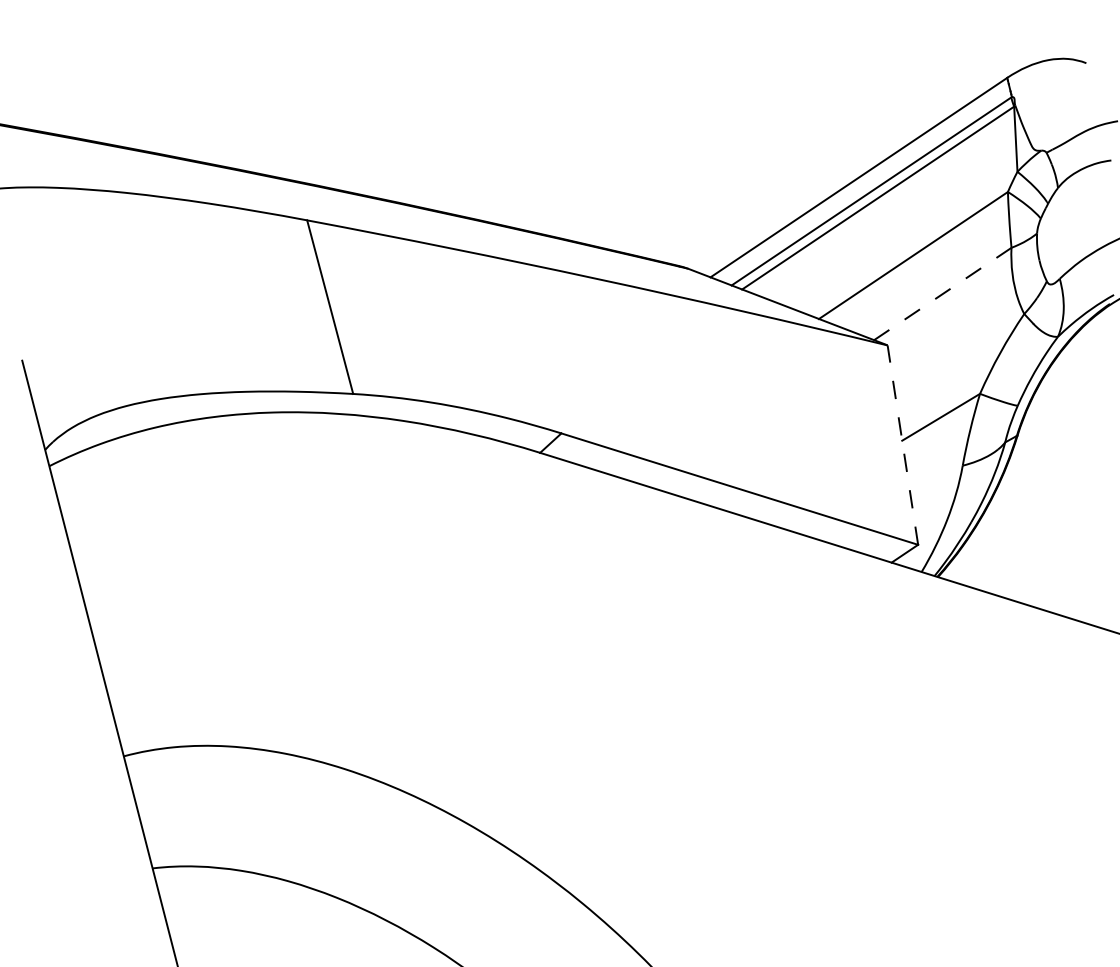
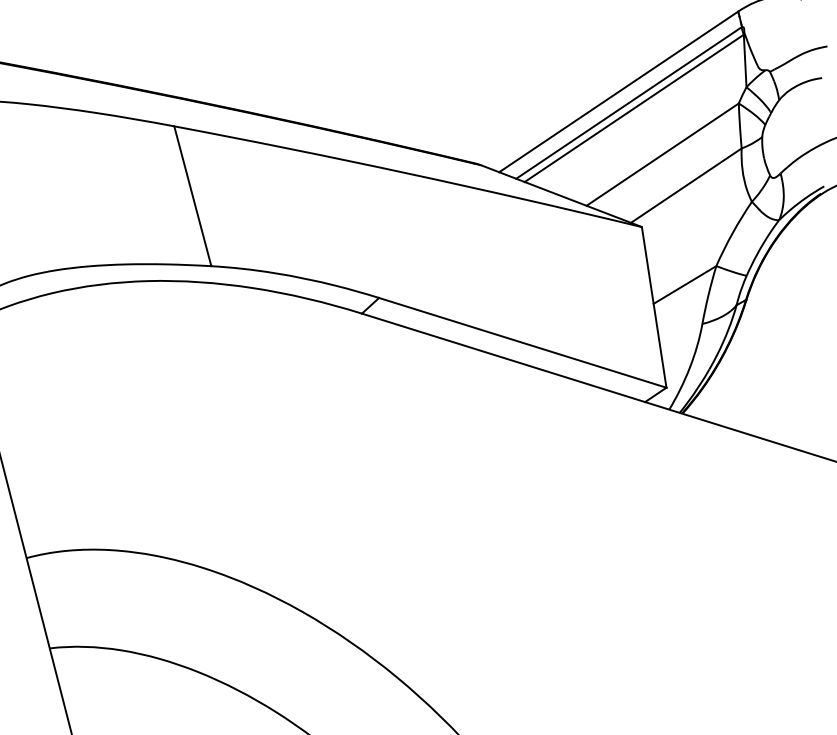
line: (942, 294) -> (686, 186), dashed -> solid
line: (902, 445) -> (653, 307), dashed -> solid

